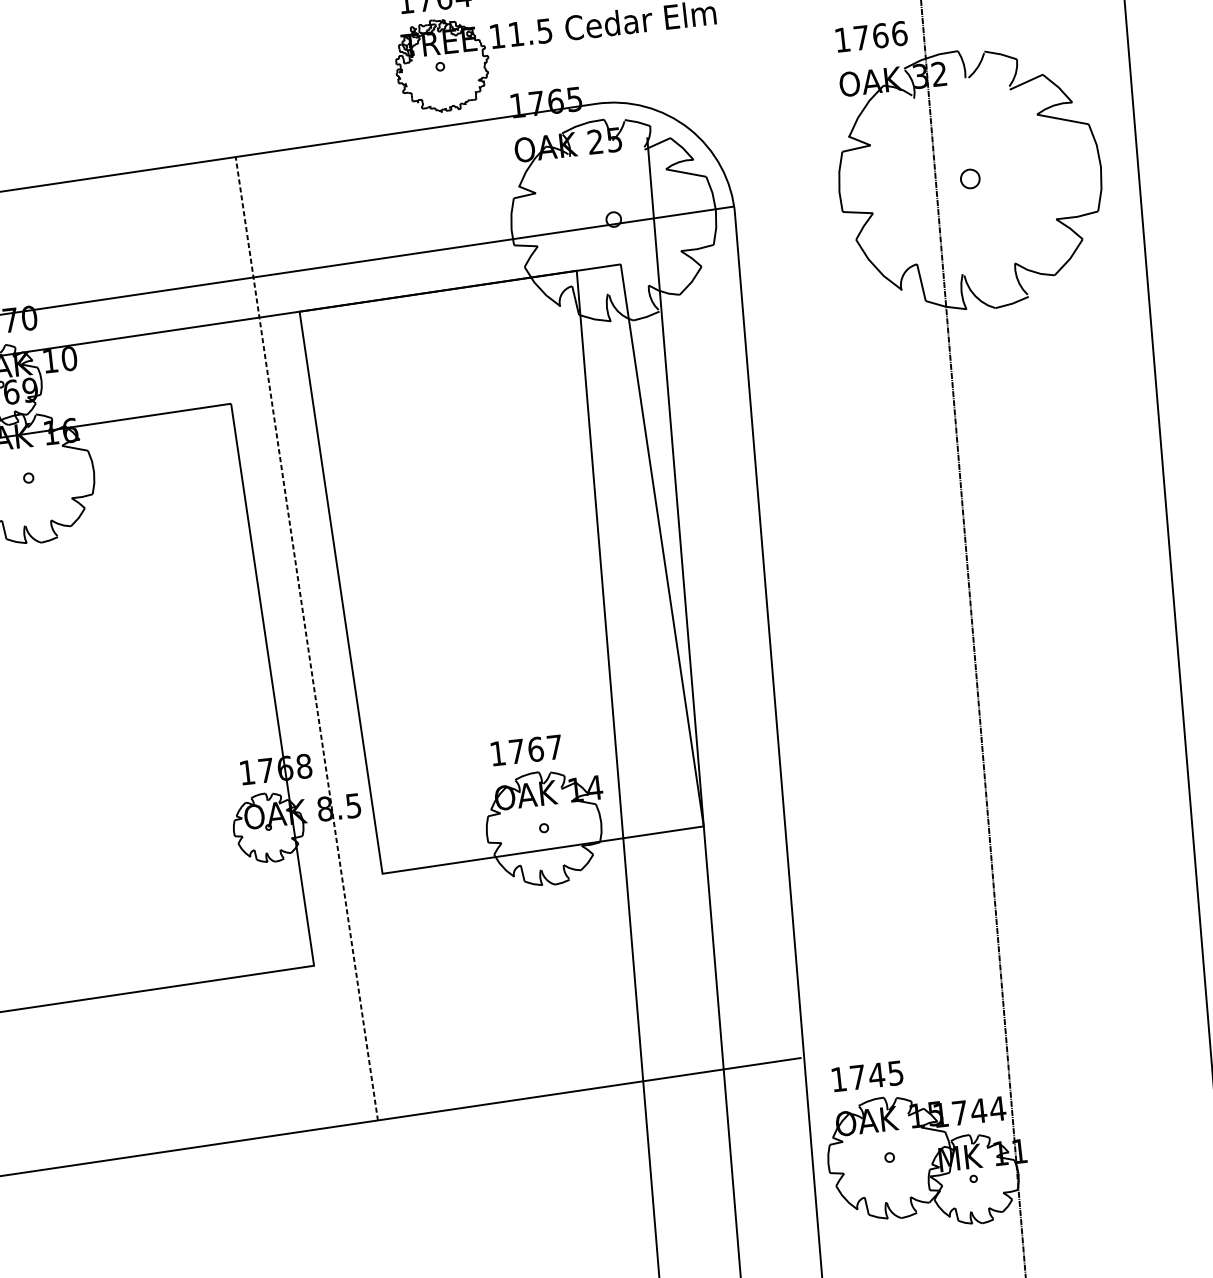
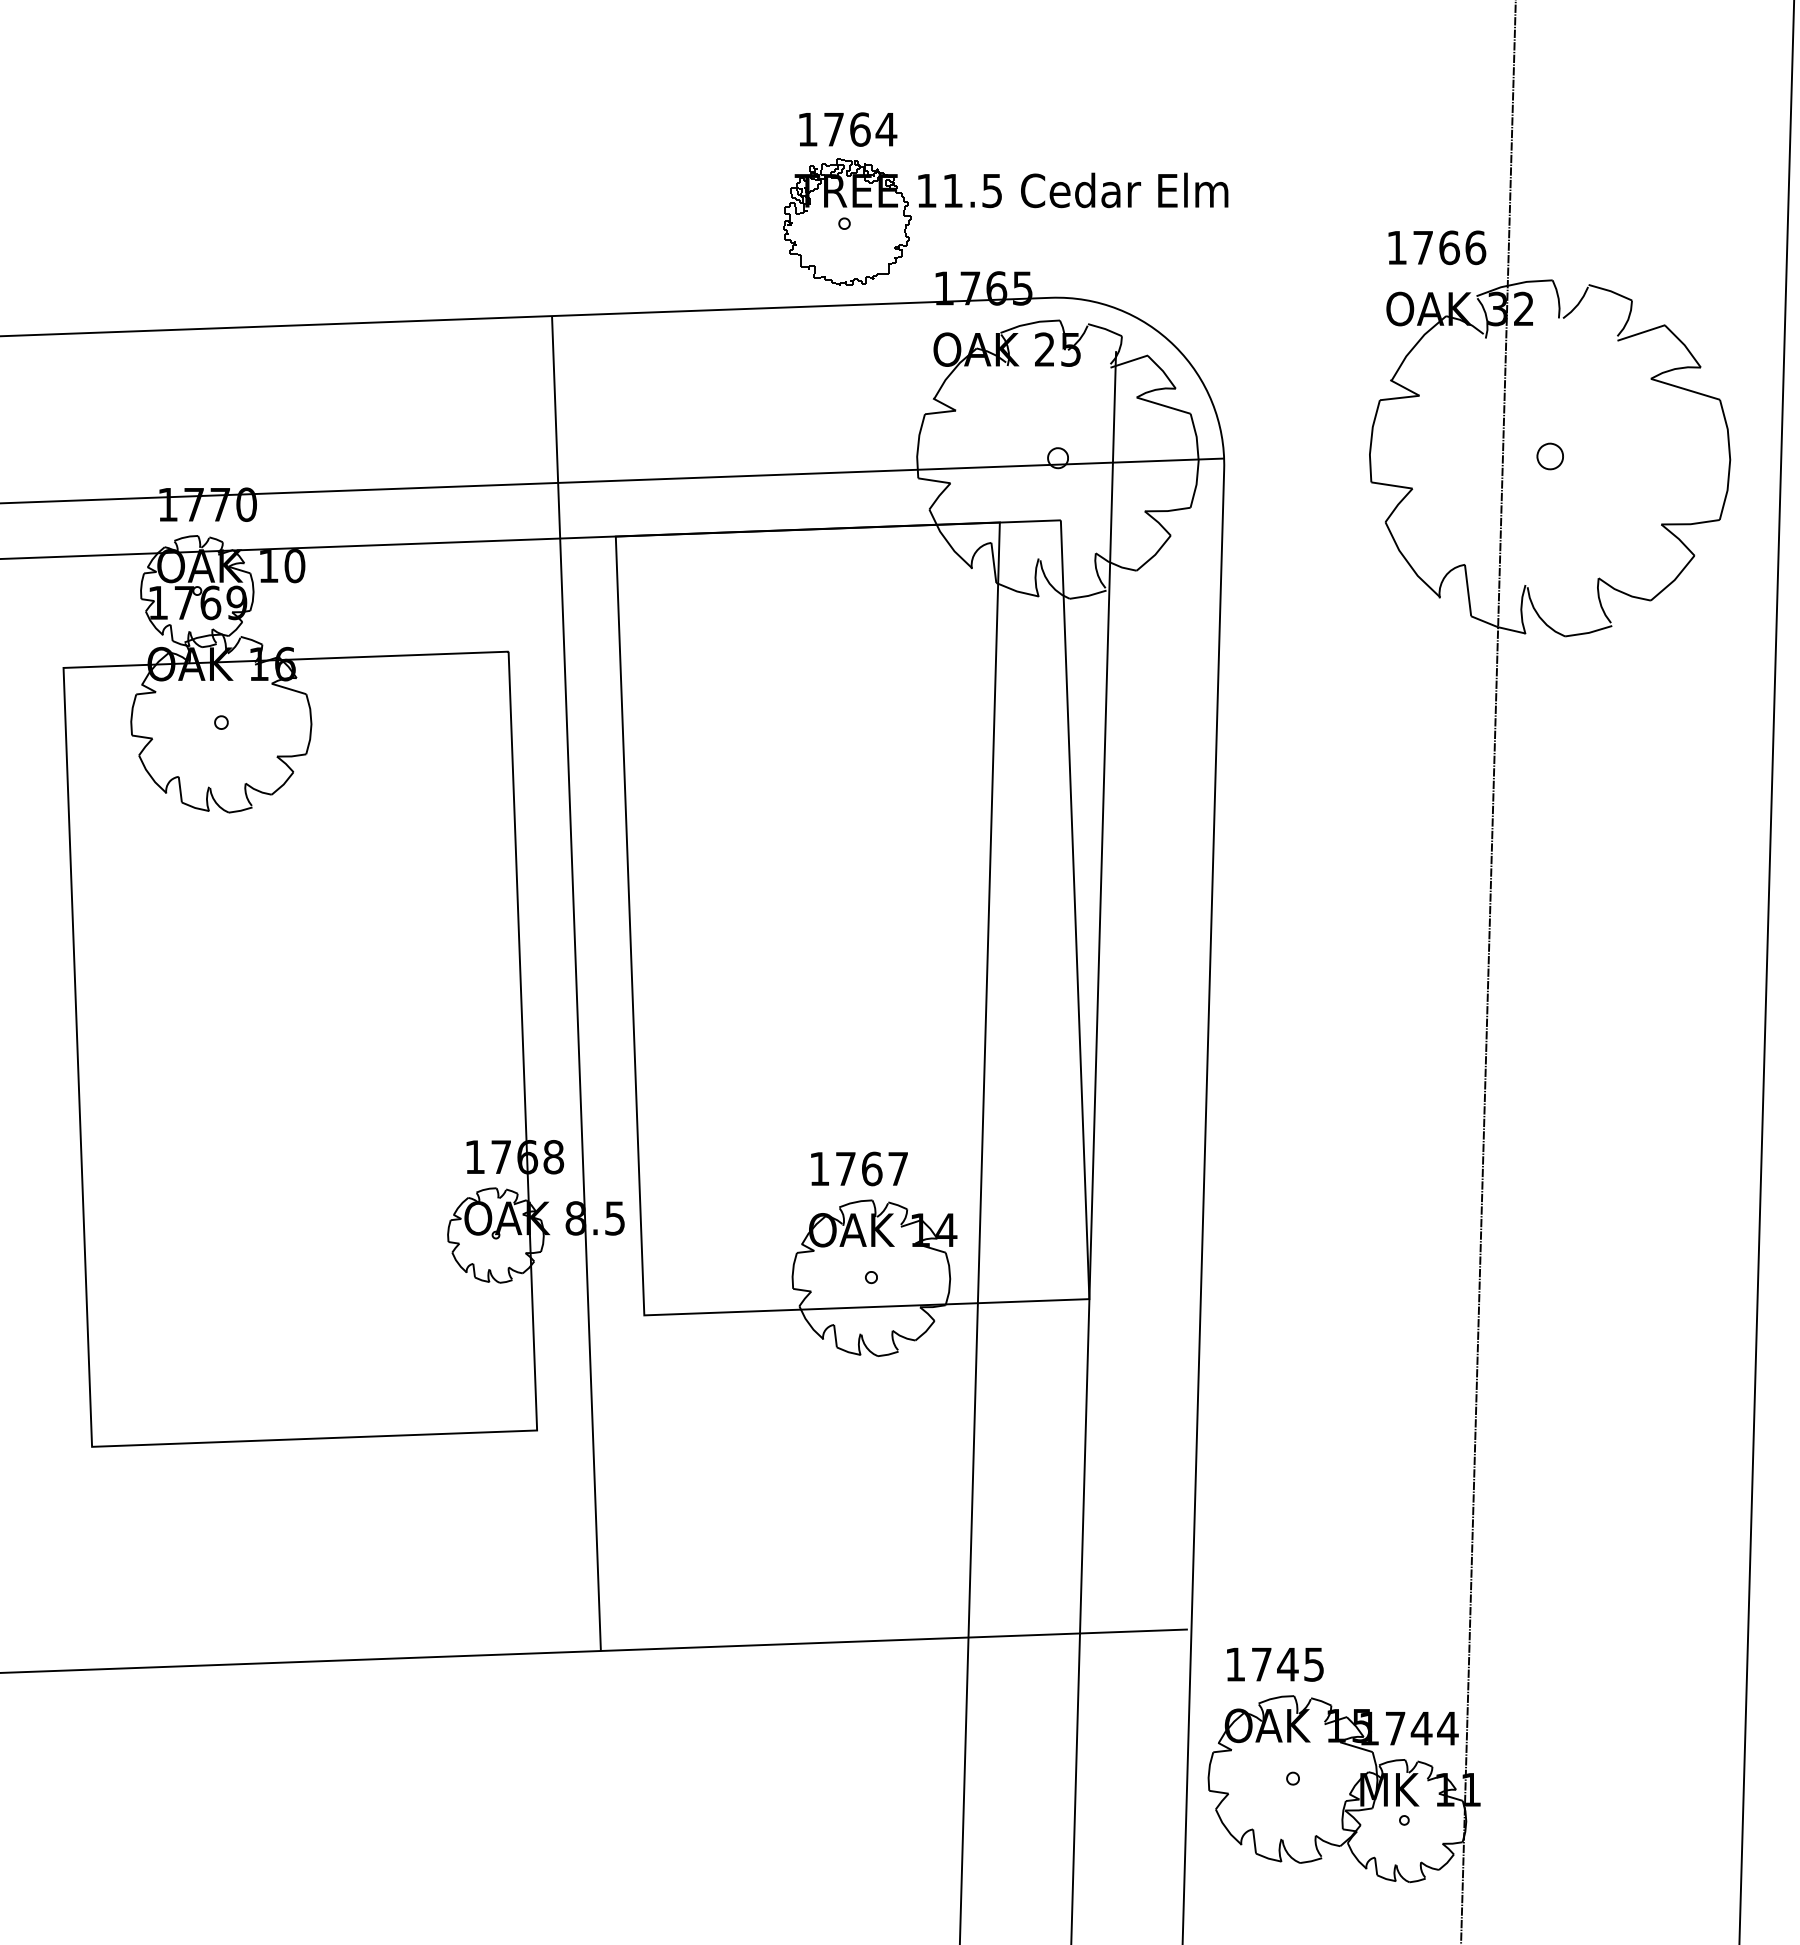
line: (306, 638) -> (576, 983), dashed -> solid

